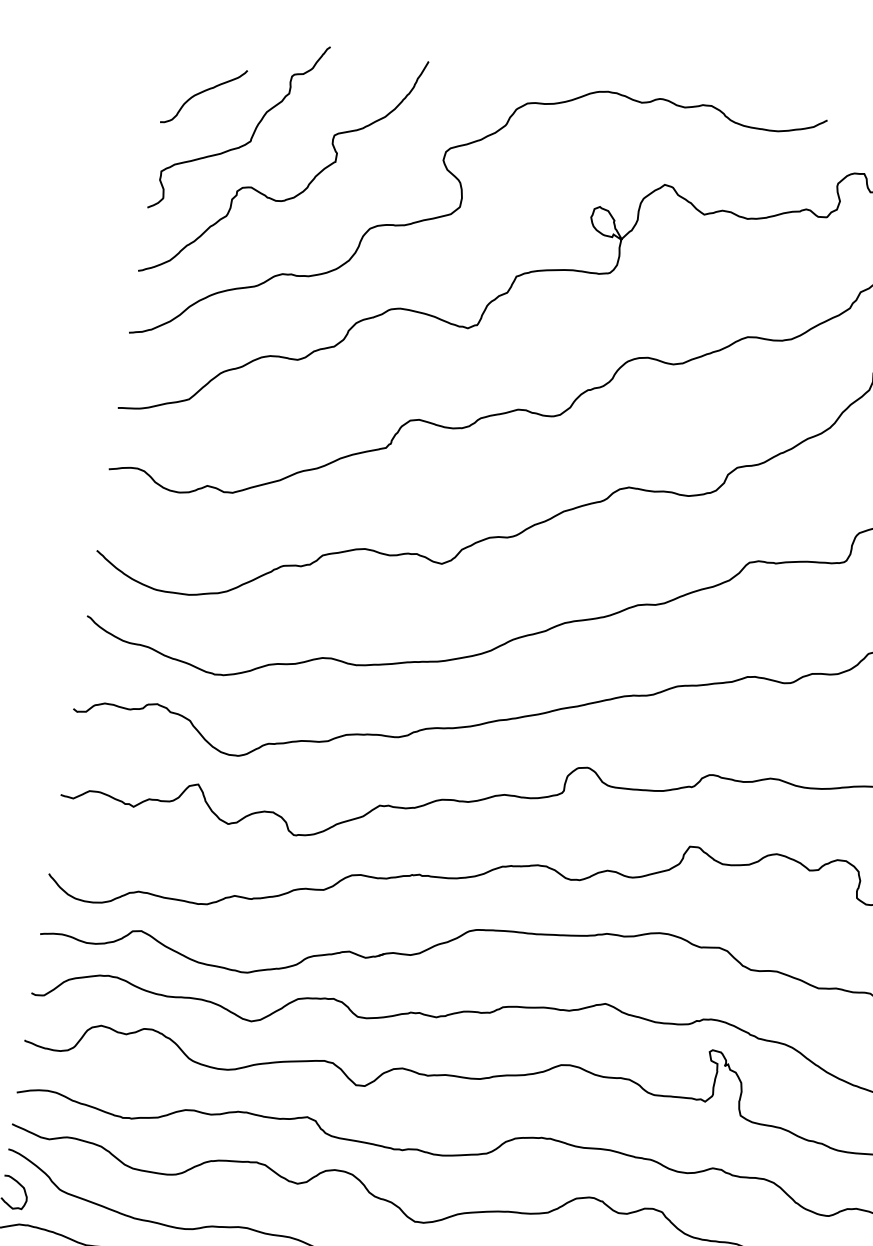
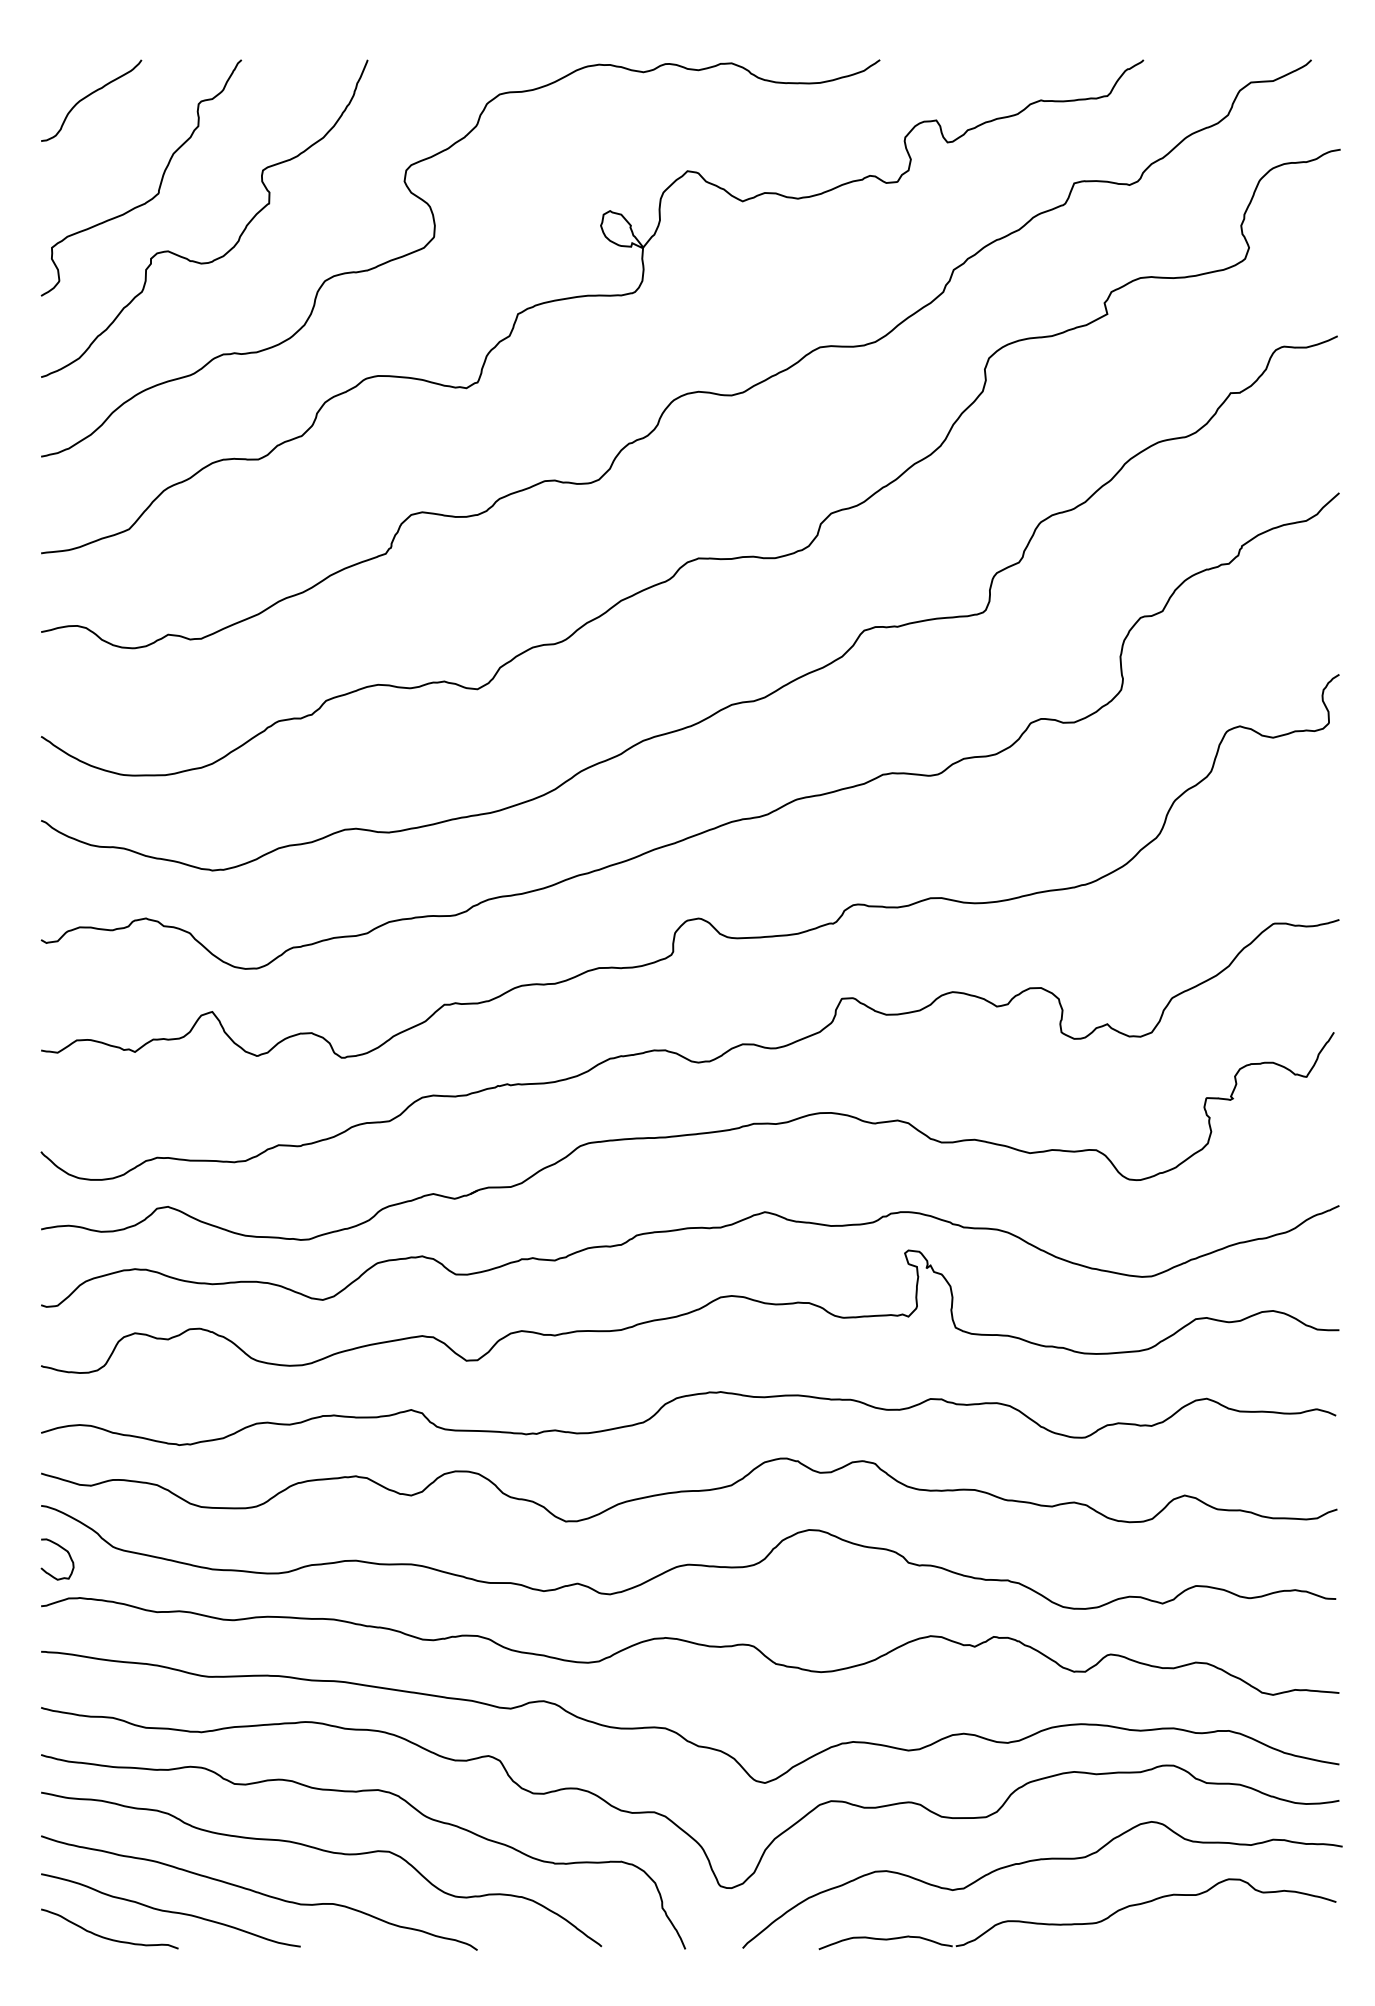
curve: (202, 92) -> (88, 96), moved

